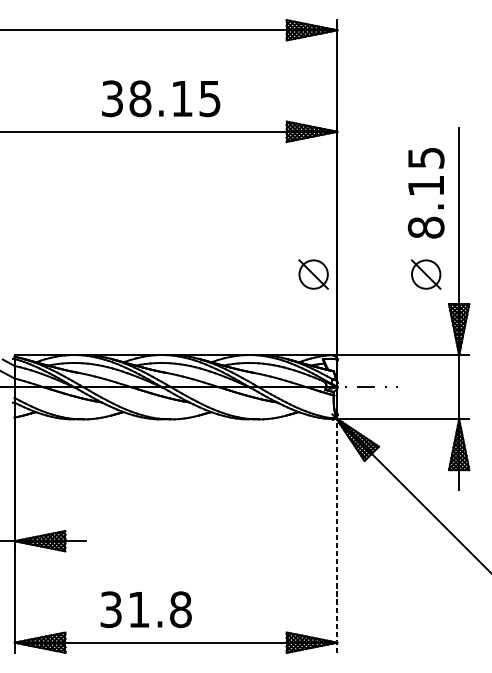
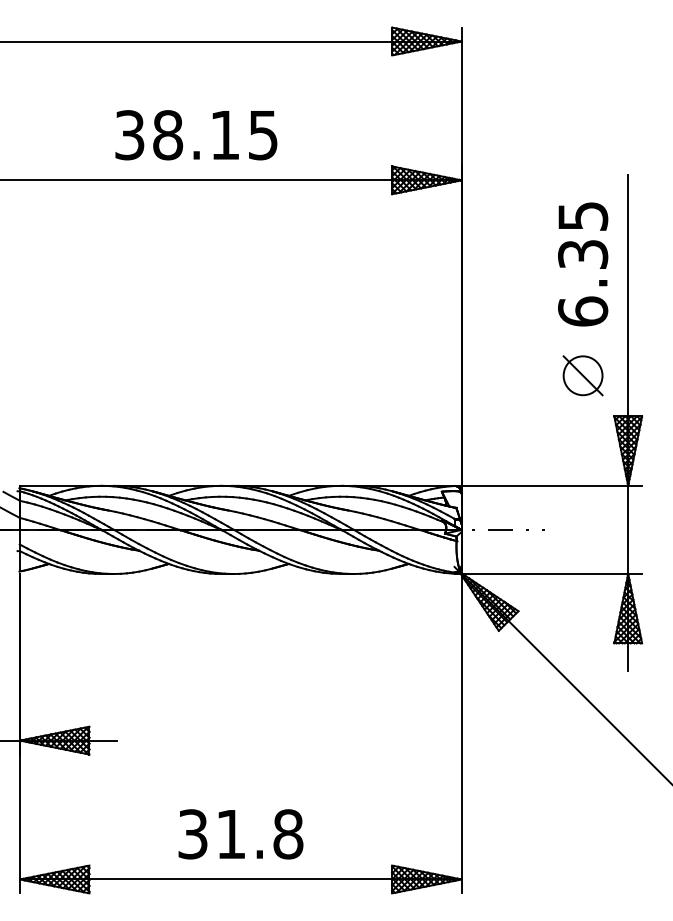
text: (161, 98) -> (196, 135), moved
text: (426, 207) -> (583, 283), 8.15 -> 6.35
part: (313, 274) -> (428, 375), removed
line: (337, 519) -> (461, 711), dashed -> solid
text: (145, 609) -> (240, 834), moved

